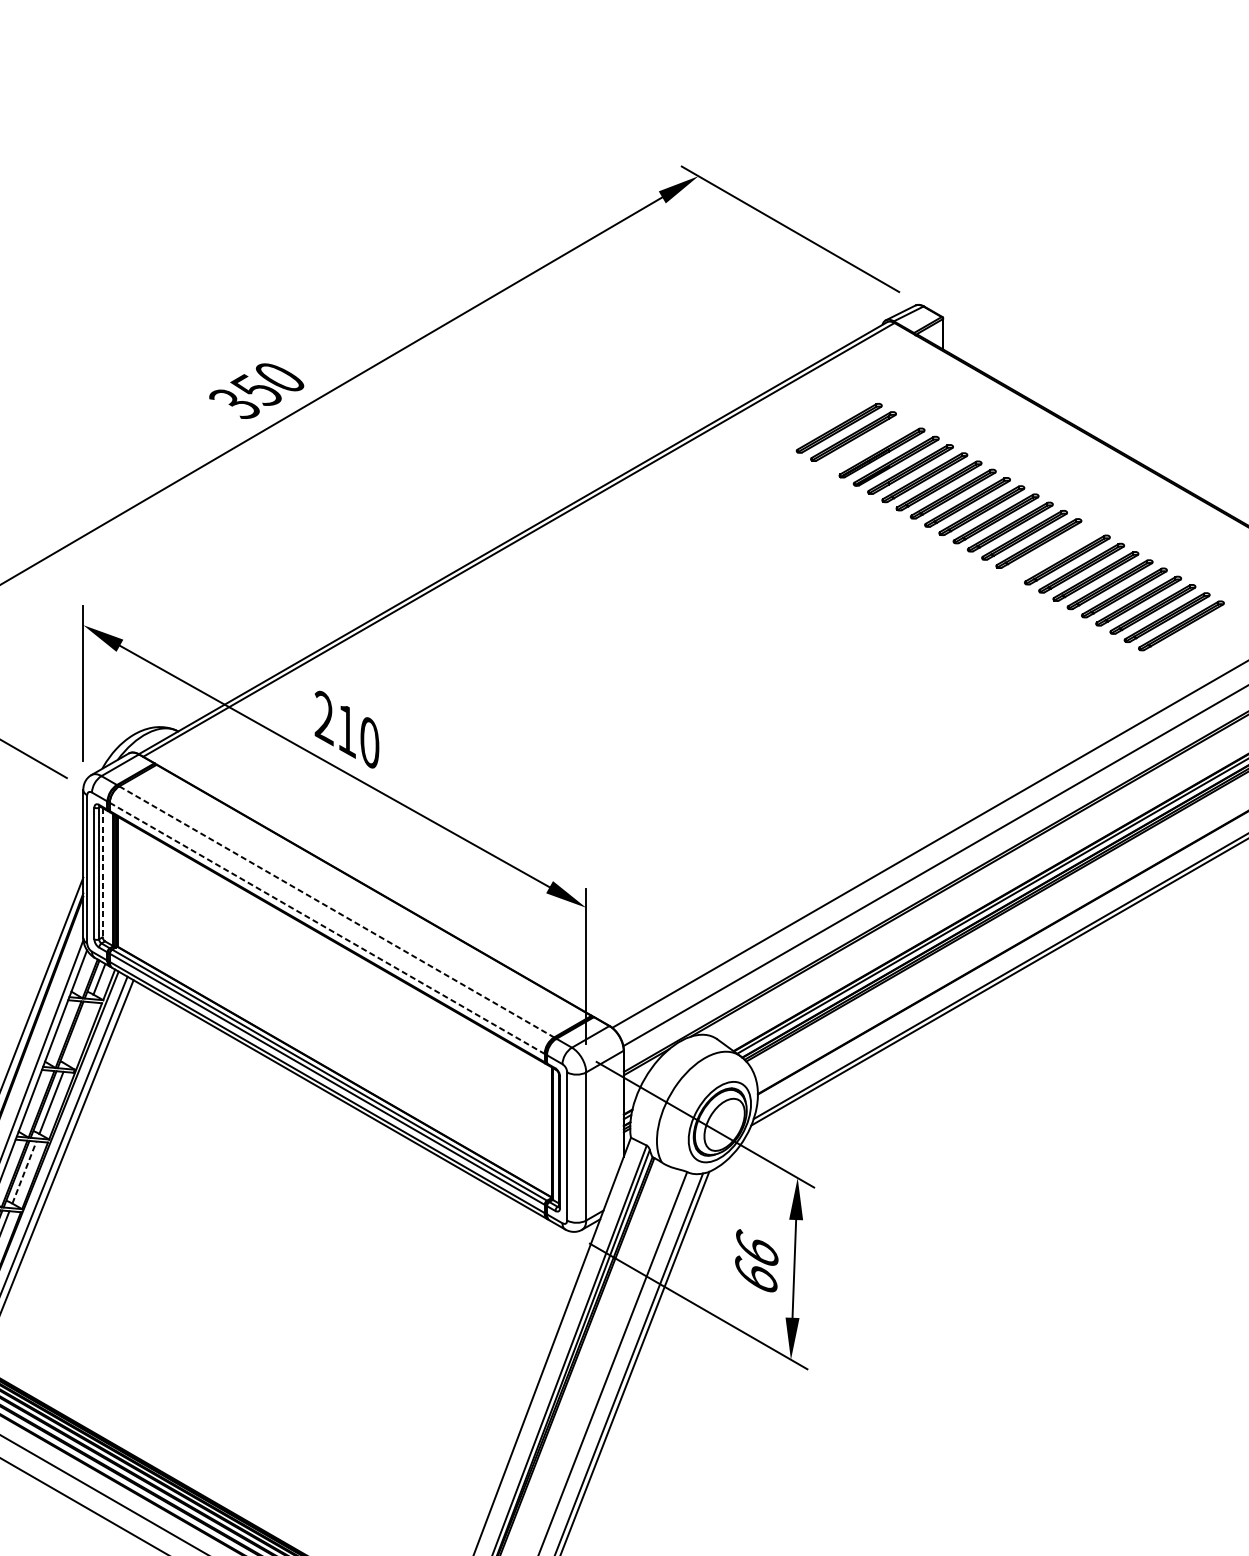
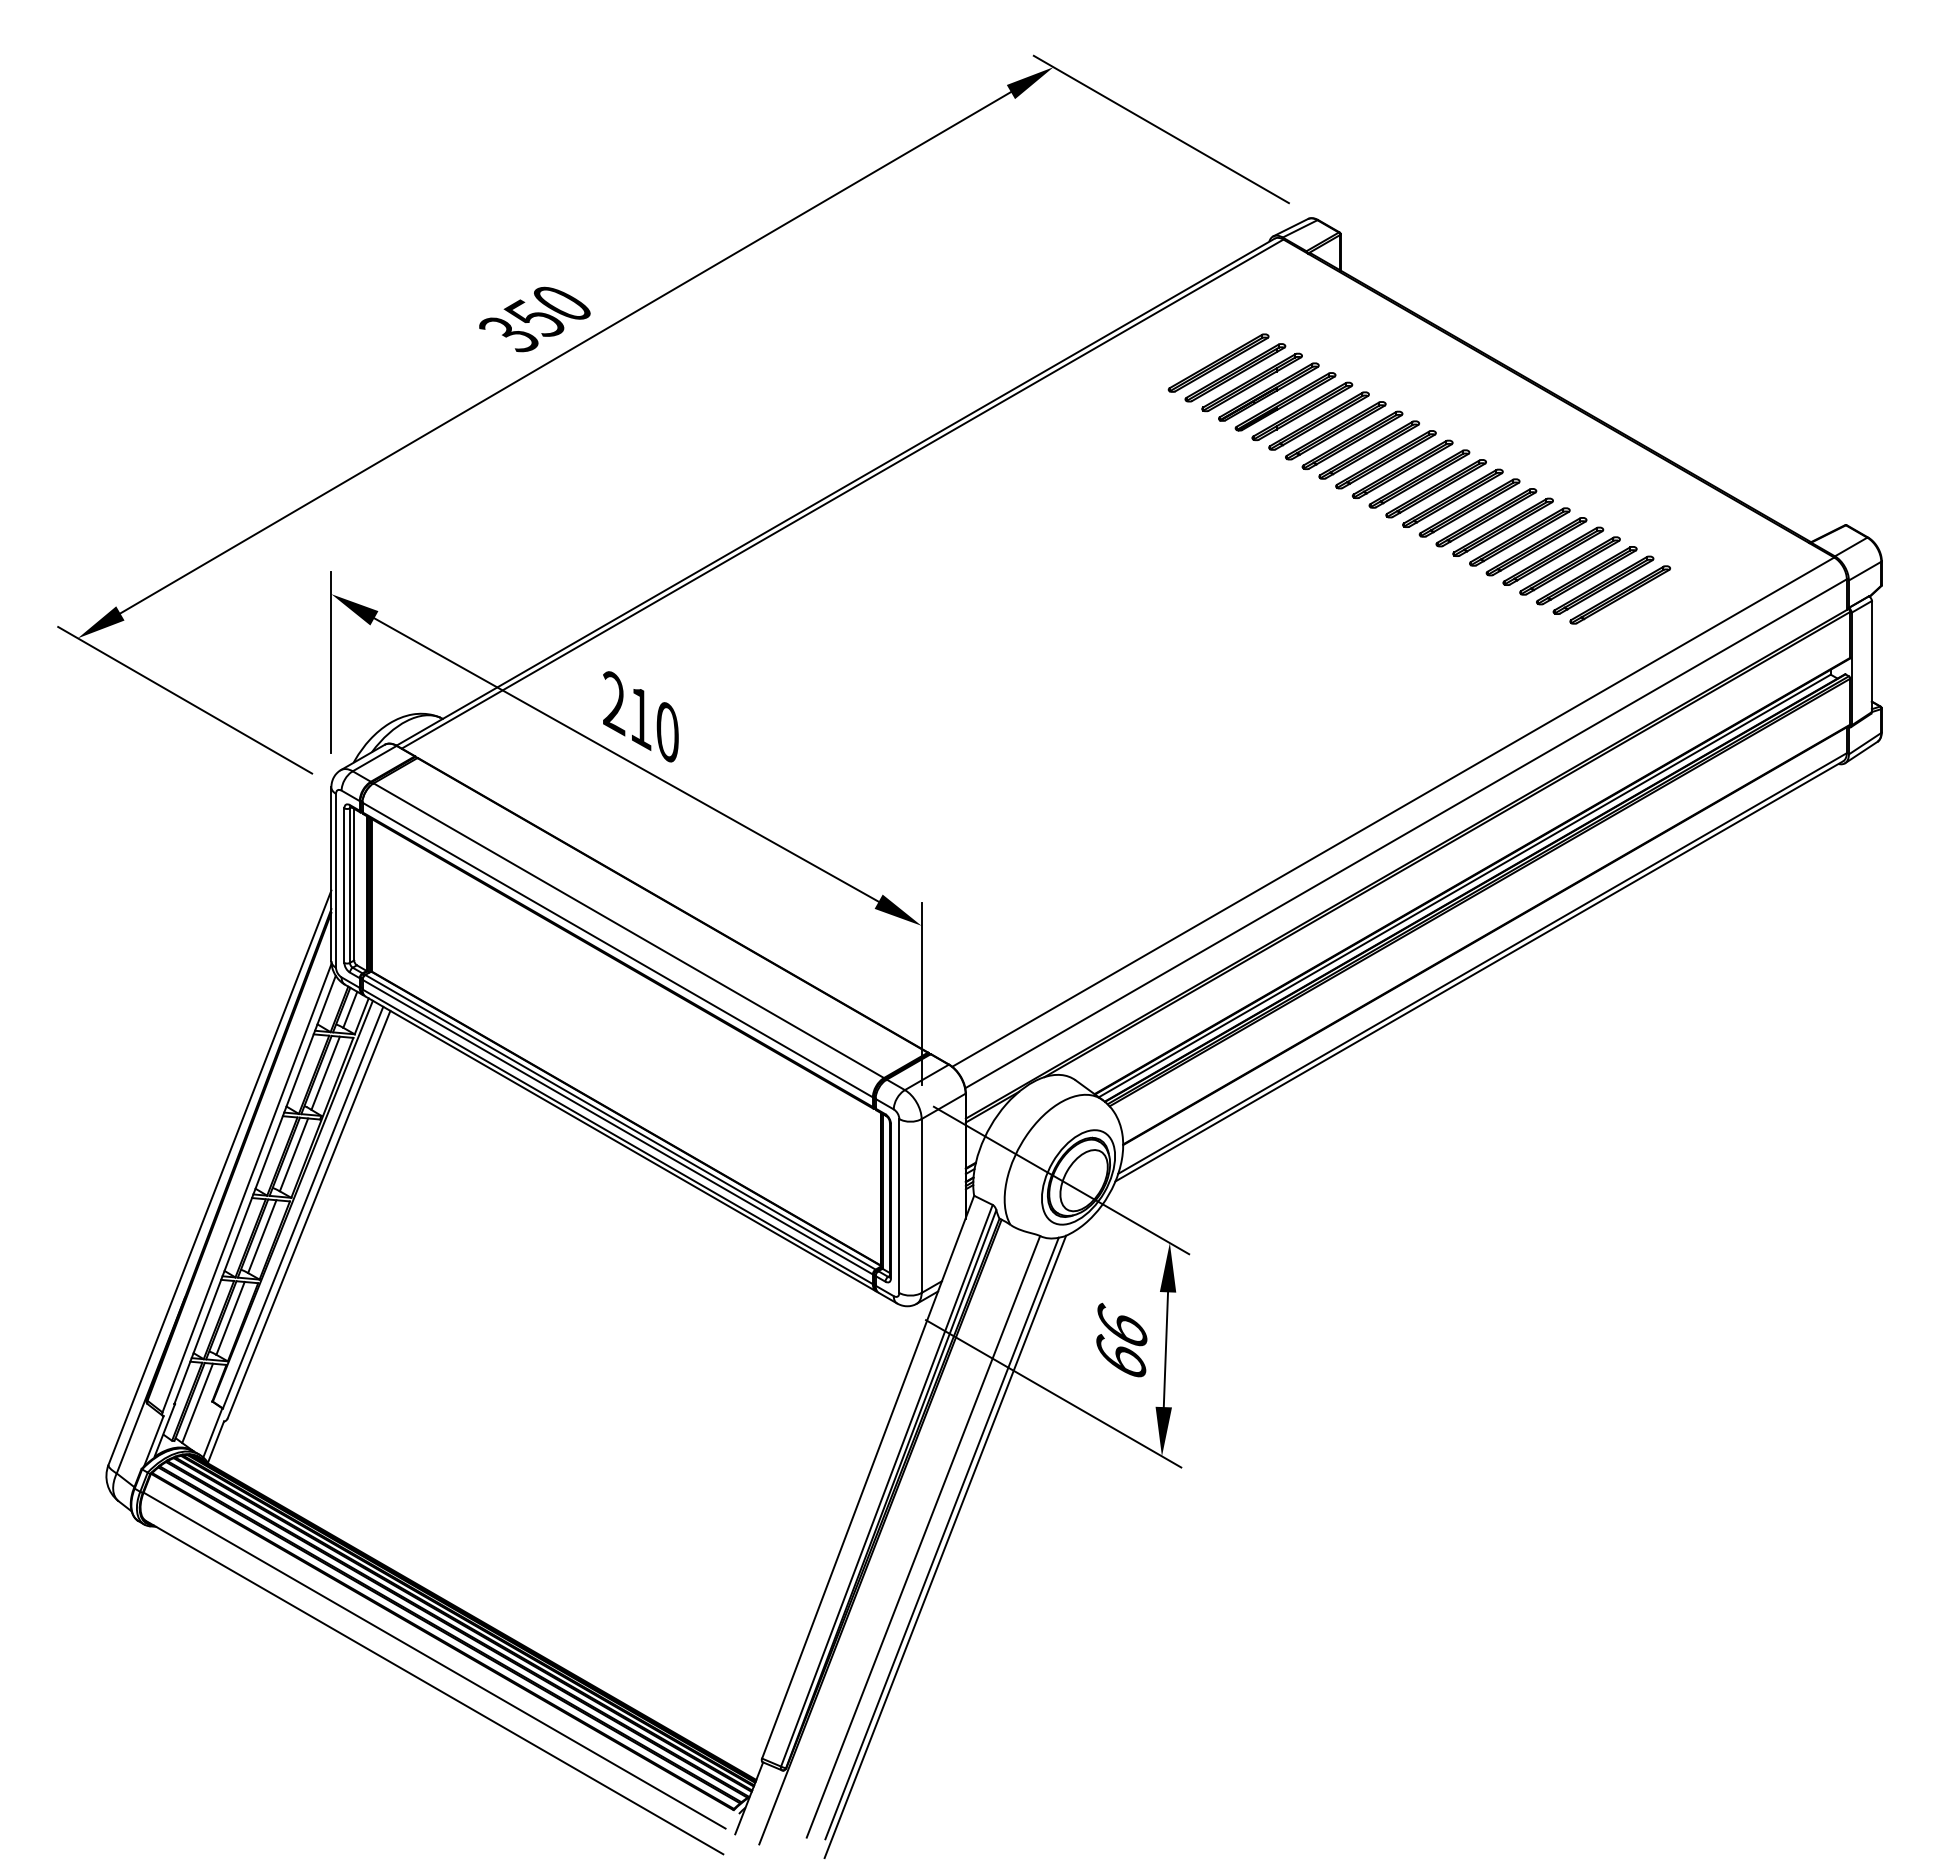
part: (867, 444) -> (1251, 382), added
part: (1052, 551) -> (1469, 507), added
line: (103, 872) -> (354, 884), dashed -> solid
line: (336, 911) -> (628, 930), dashed -> solid
line: (327, 928) -> (617, 950), dashed -> solid
line: (78, 1032) -> (325, 1072), added
line: (24, 1172) -> (262, 1236), dashed -> solid

